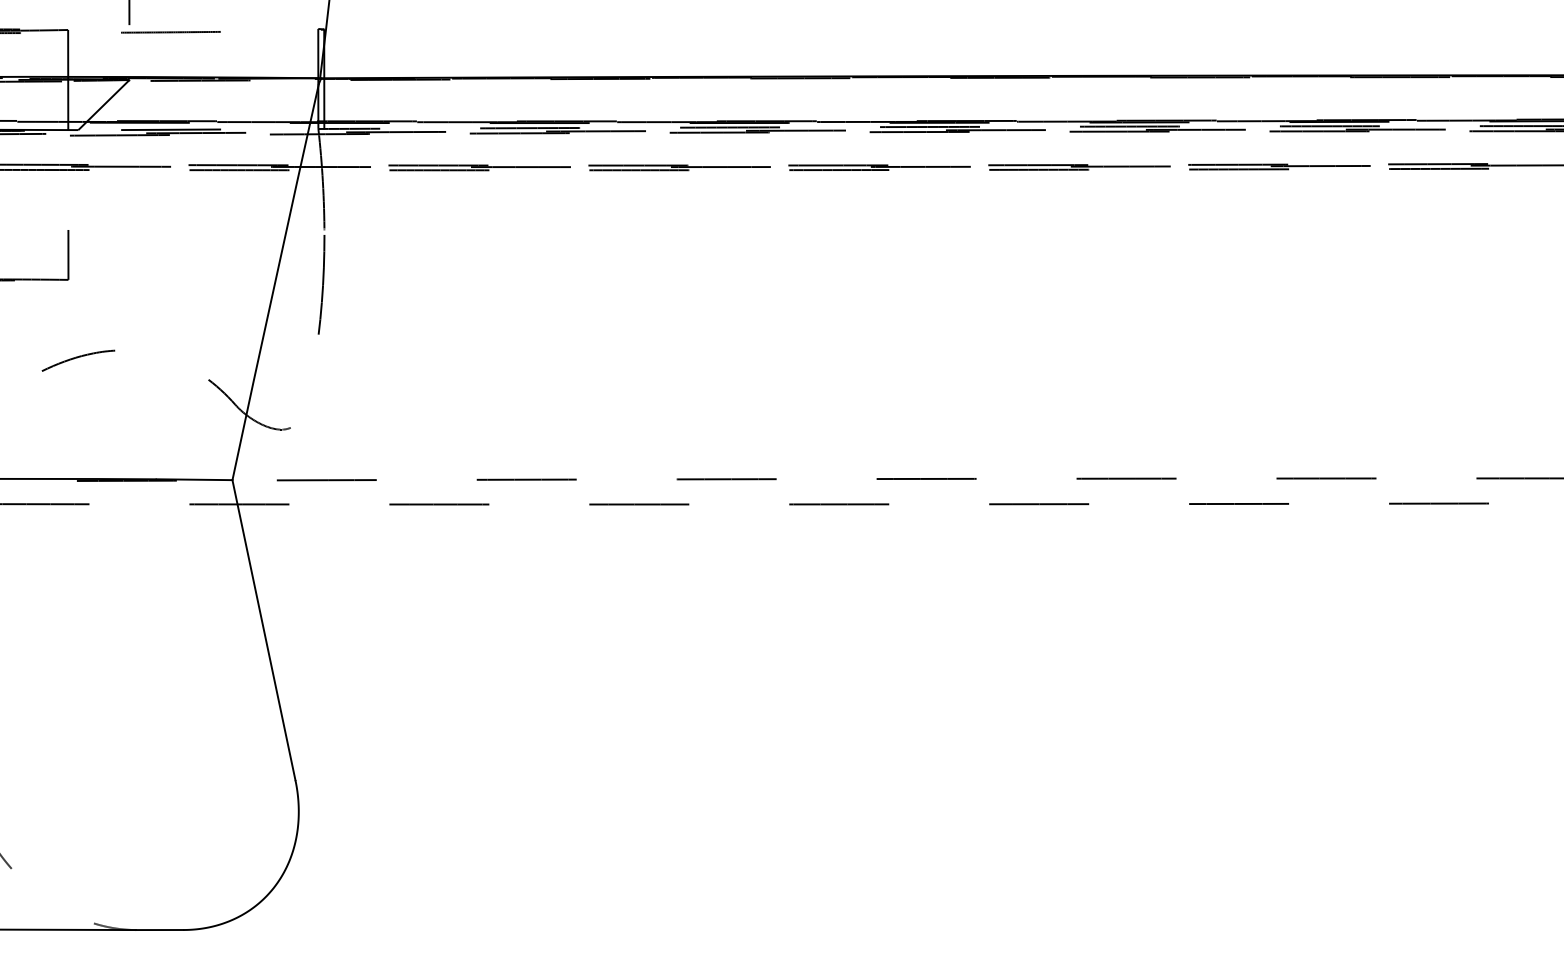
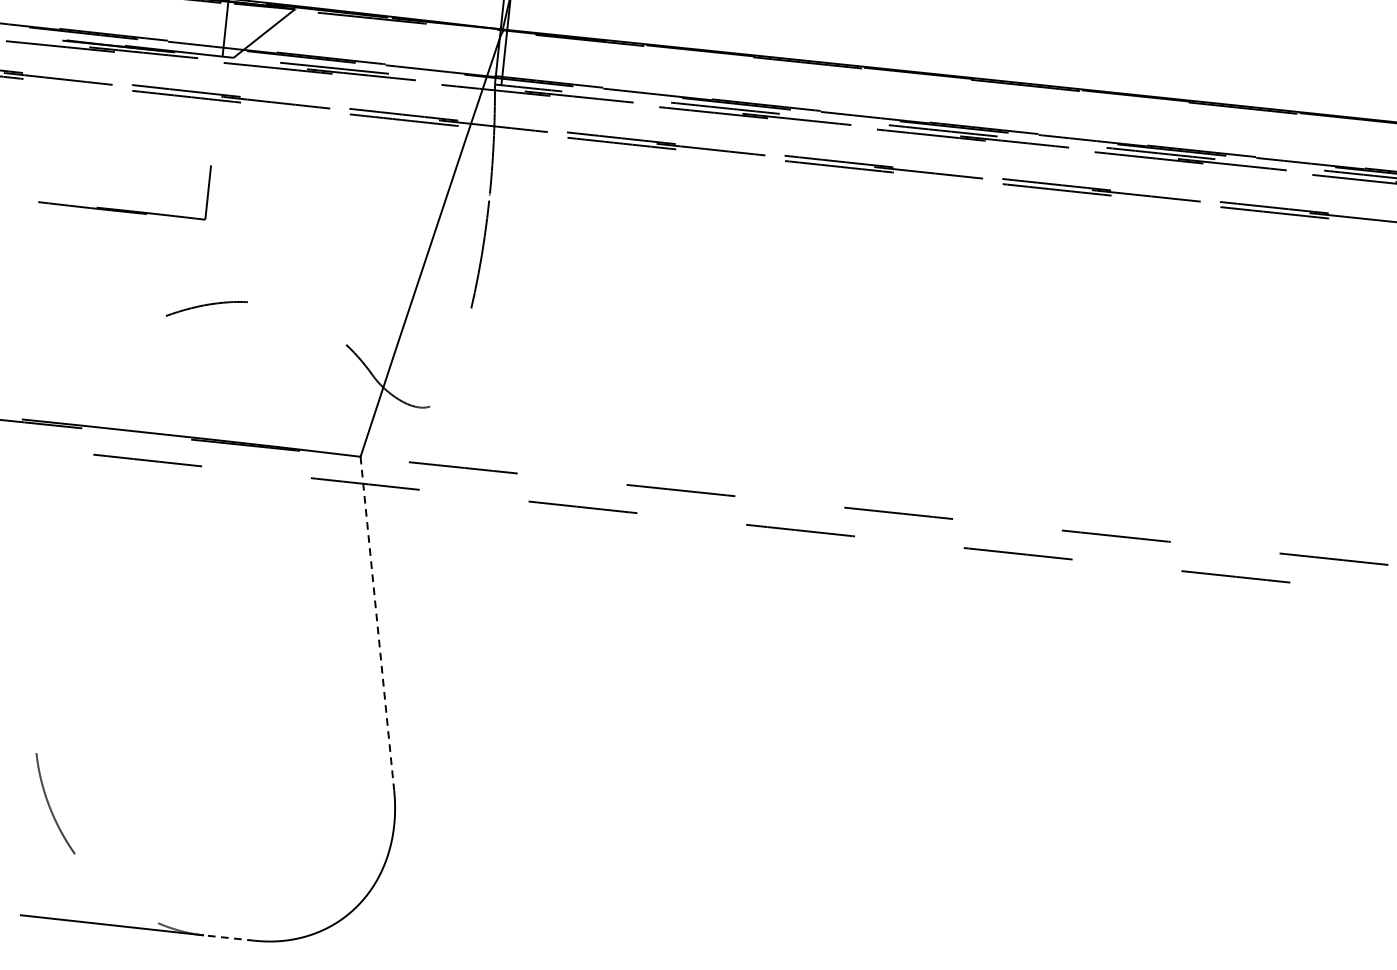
line: (264, 630) -> (377, 624), solid -> dashed
line: (159, 930) -> (228, 938), solid -> dashed

